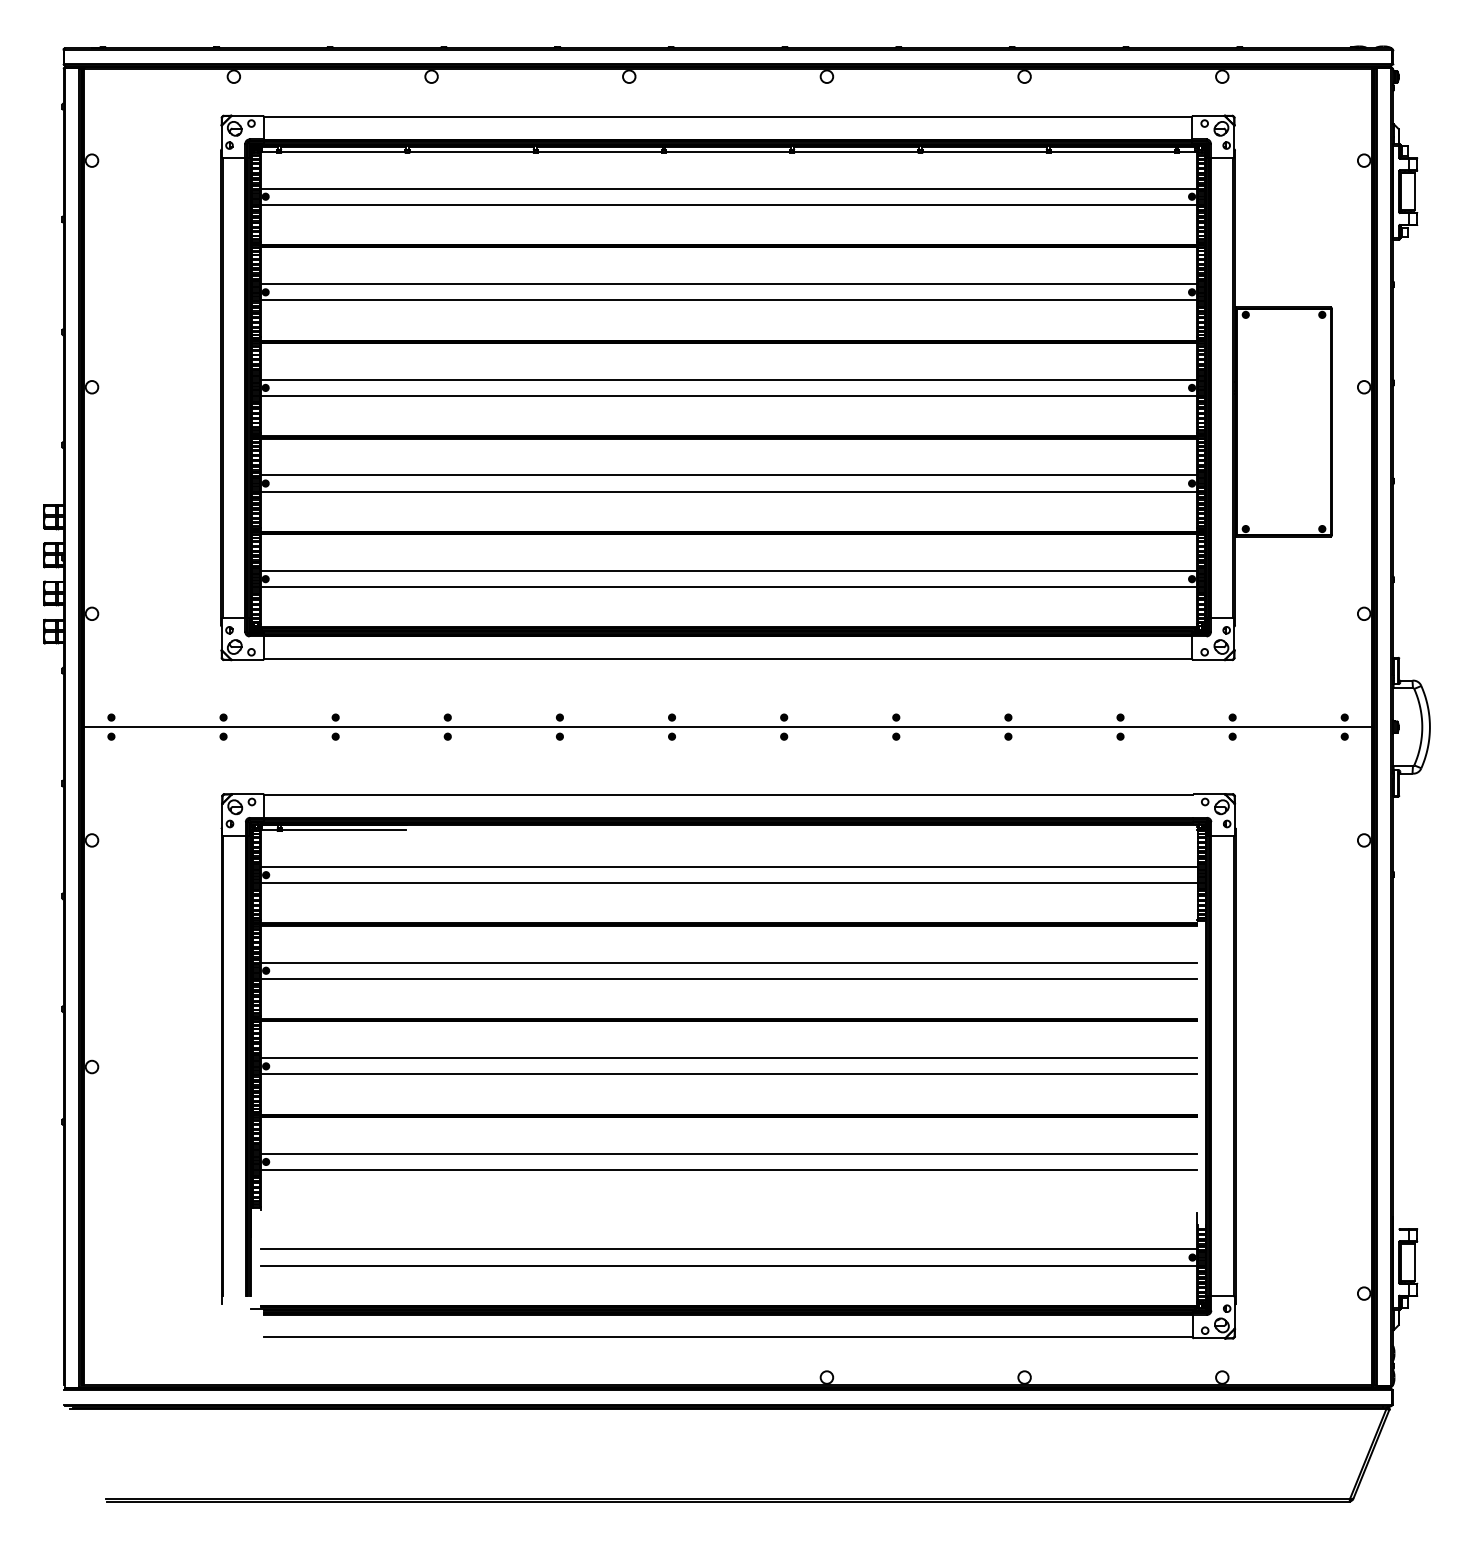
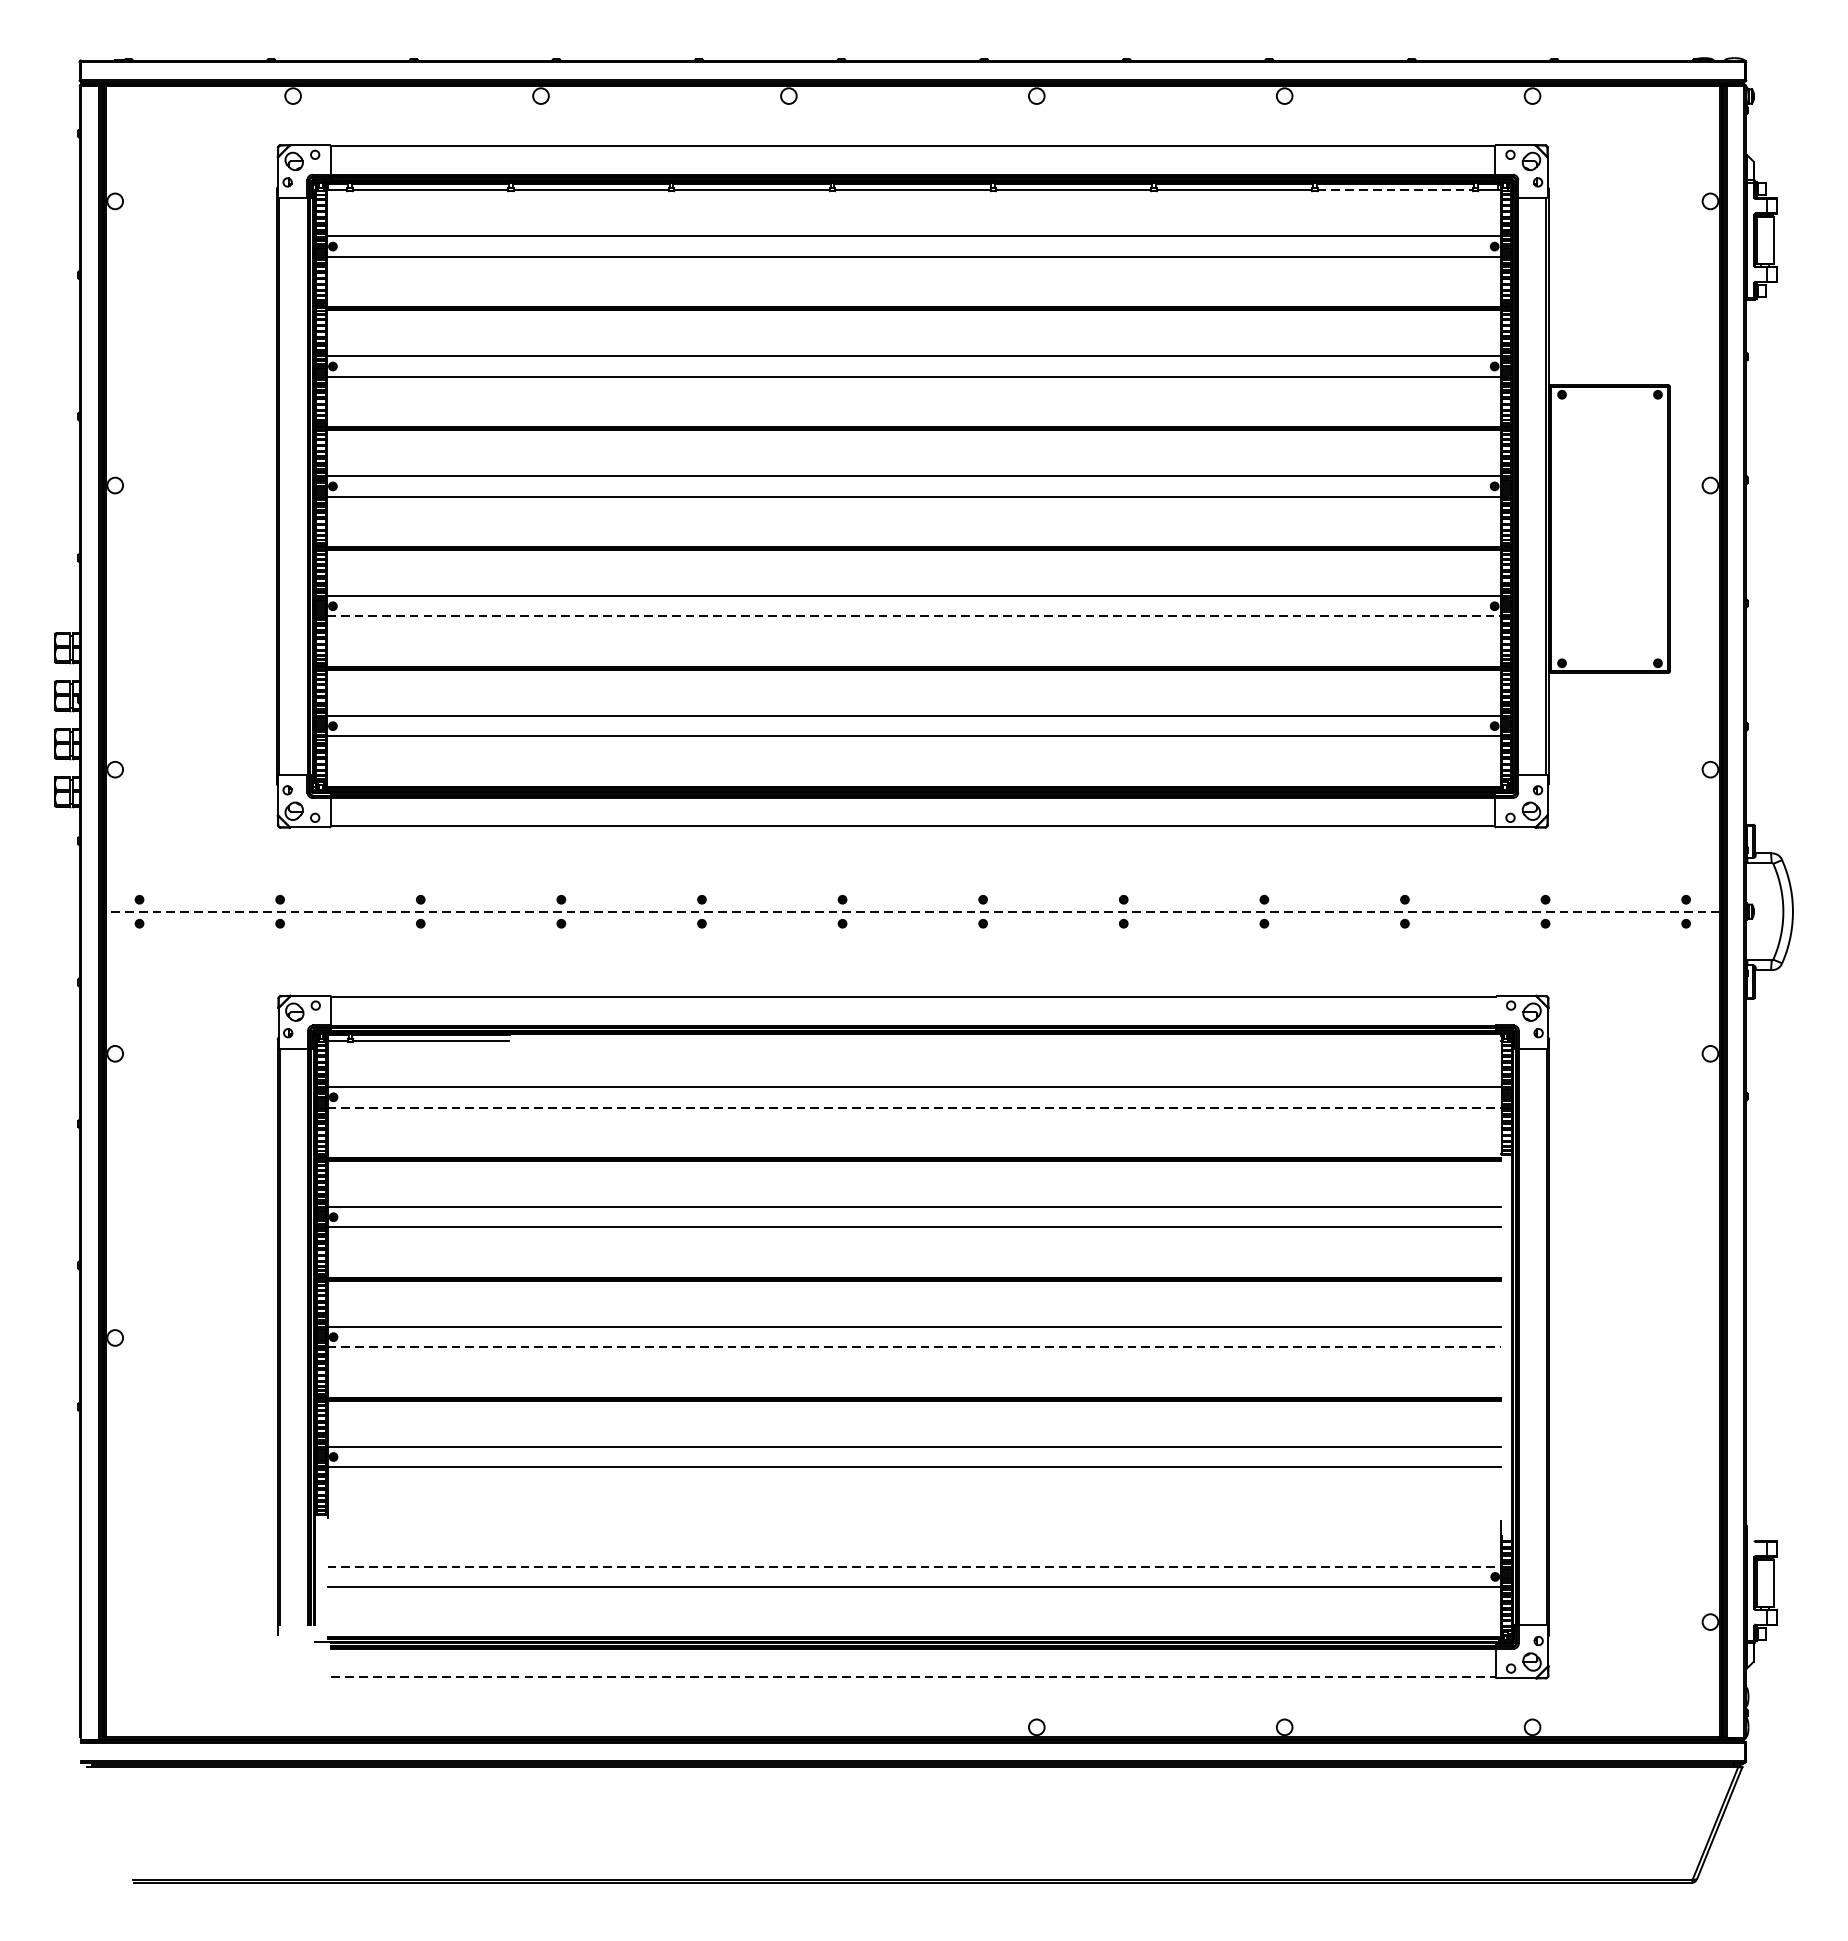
line: (1112, 151) -> (1394, 189), solid -> dashed
line: (728, 491) -> (913, 616), solid -> dashed
line: (728, 727) -> (913, 912), solid -> dashed
line: (729, 883) -> (914, 1107), solid -> dashed
line: (729, 1074) -> (914, 1347), solid -> dashed
line: (729, 1249) -> (914, 1566), solid -> dashed
line: (729, 1337) -> (914, 1677), solid -> dashed

